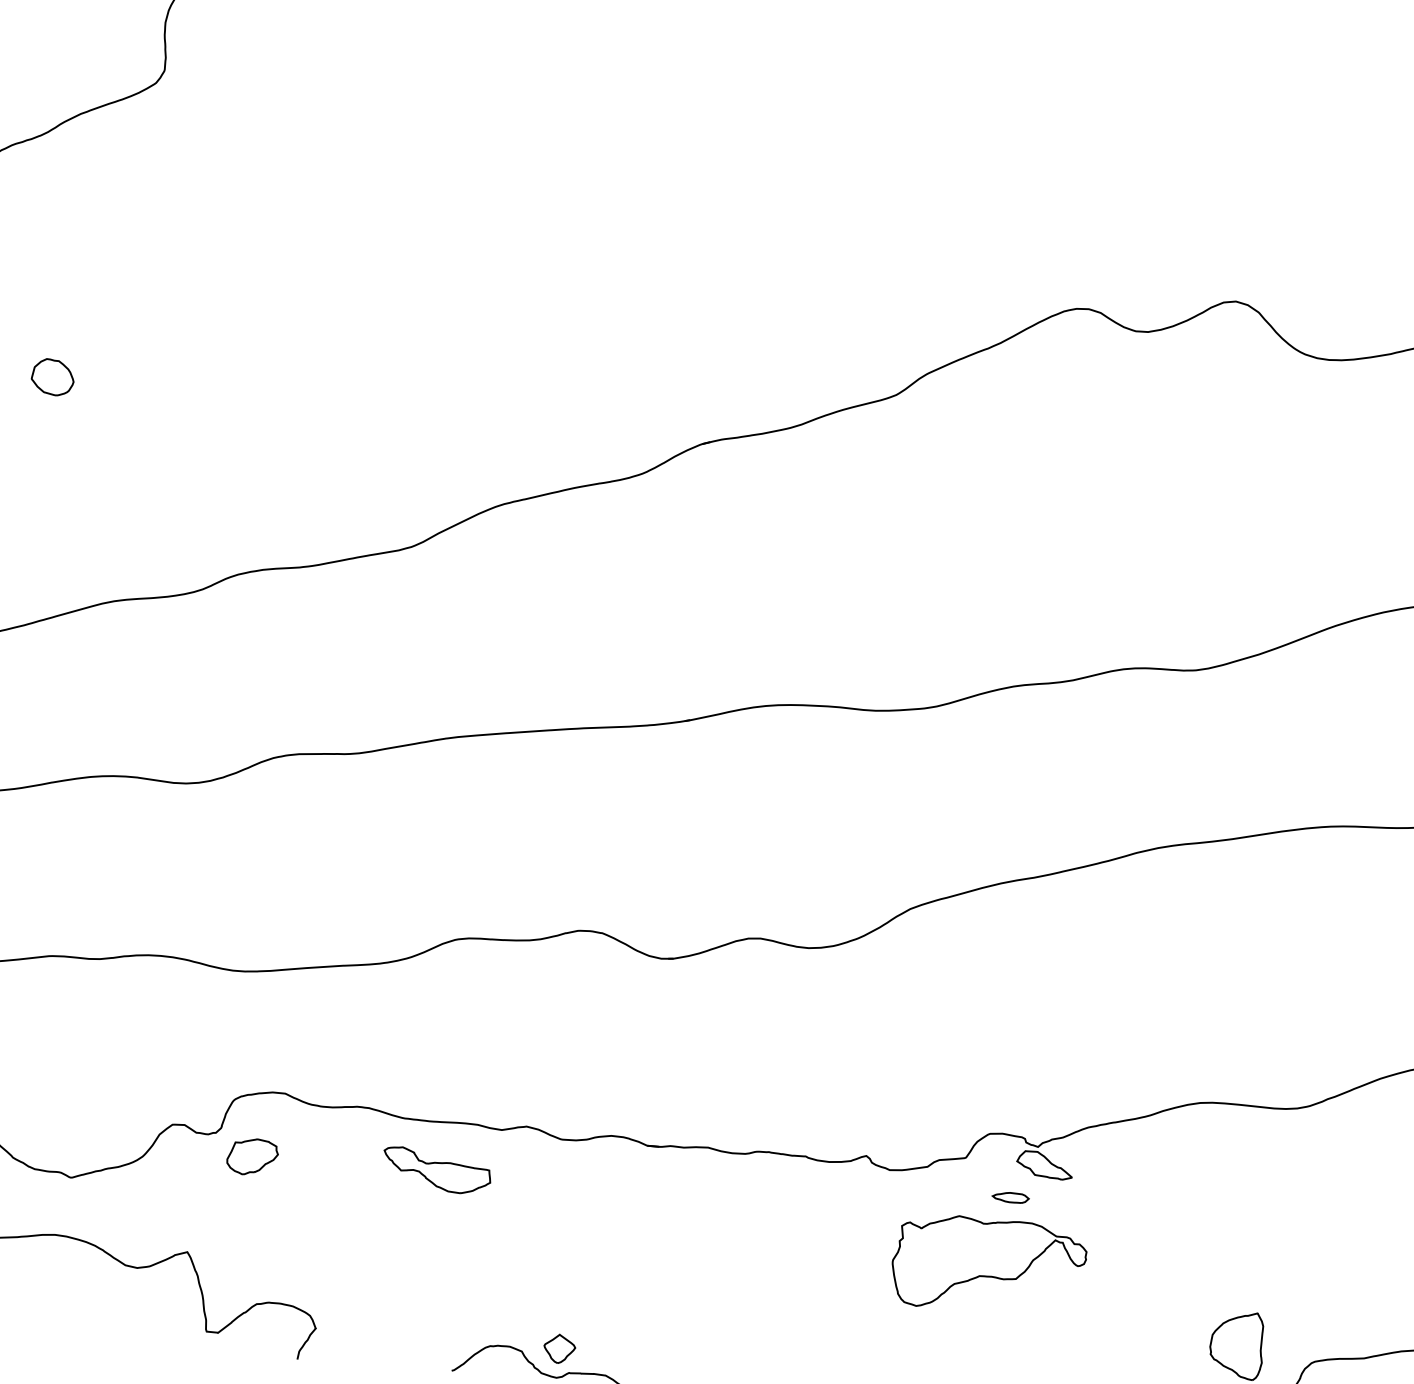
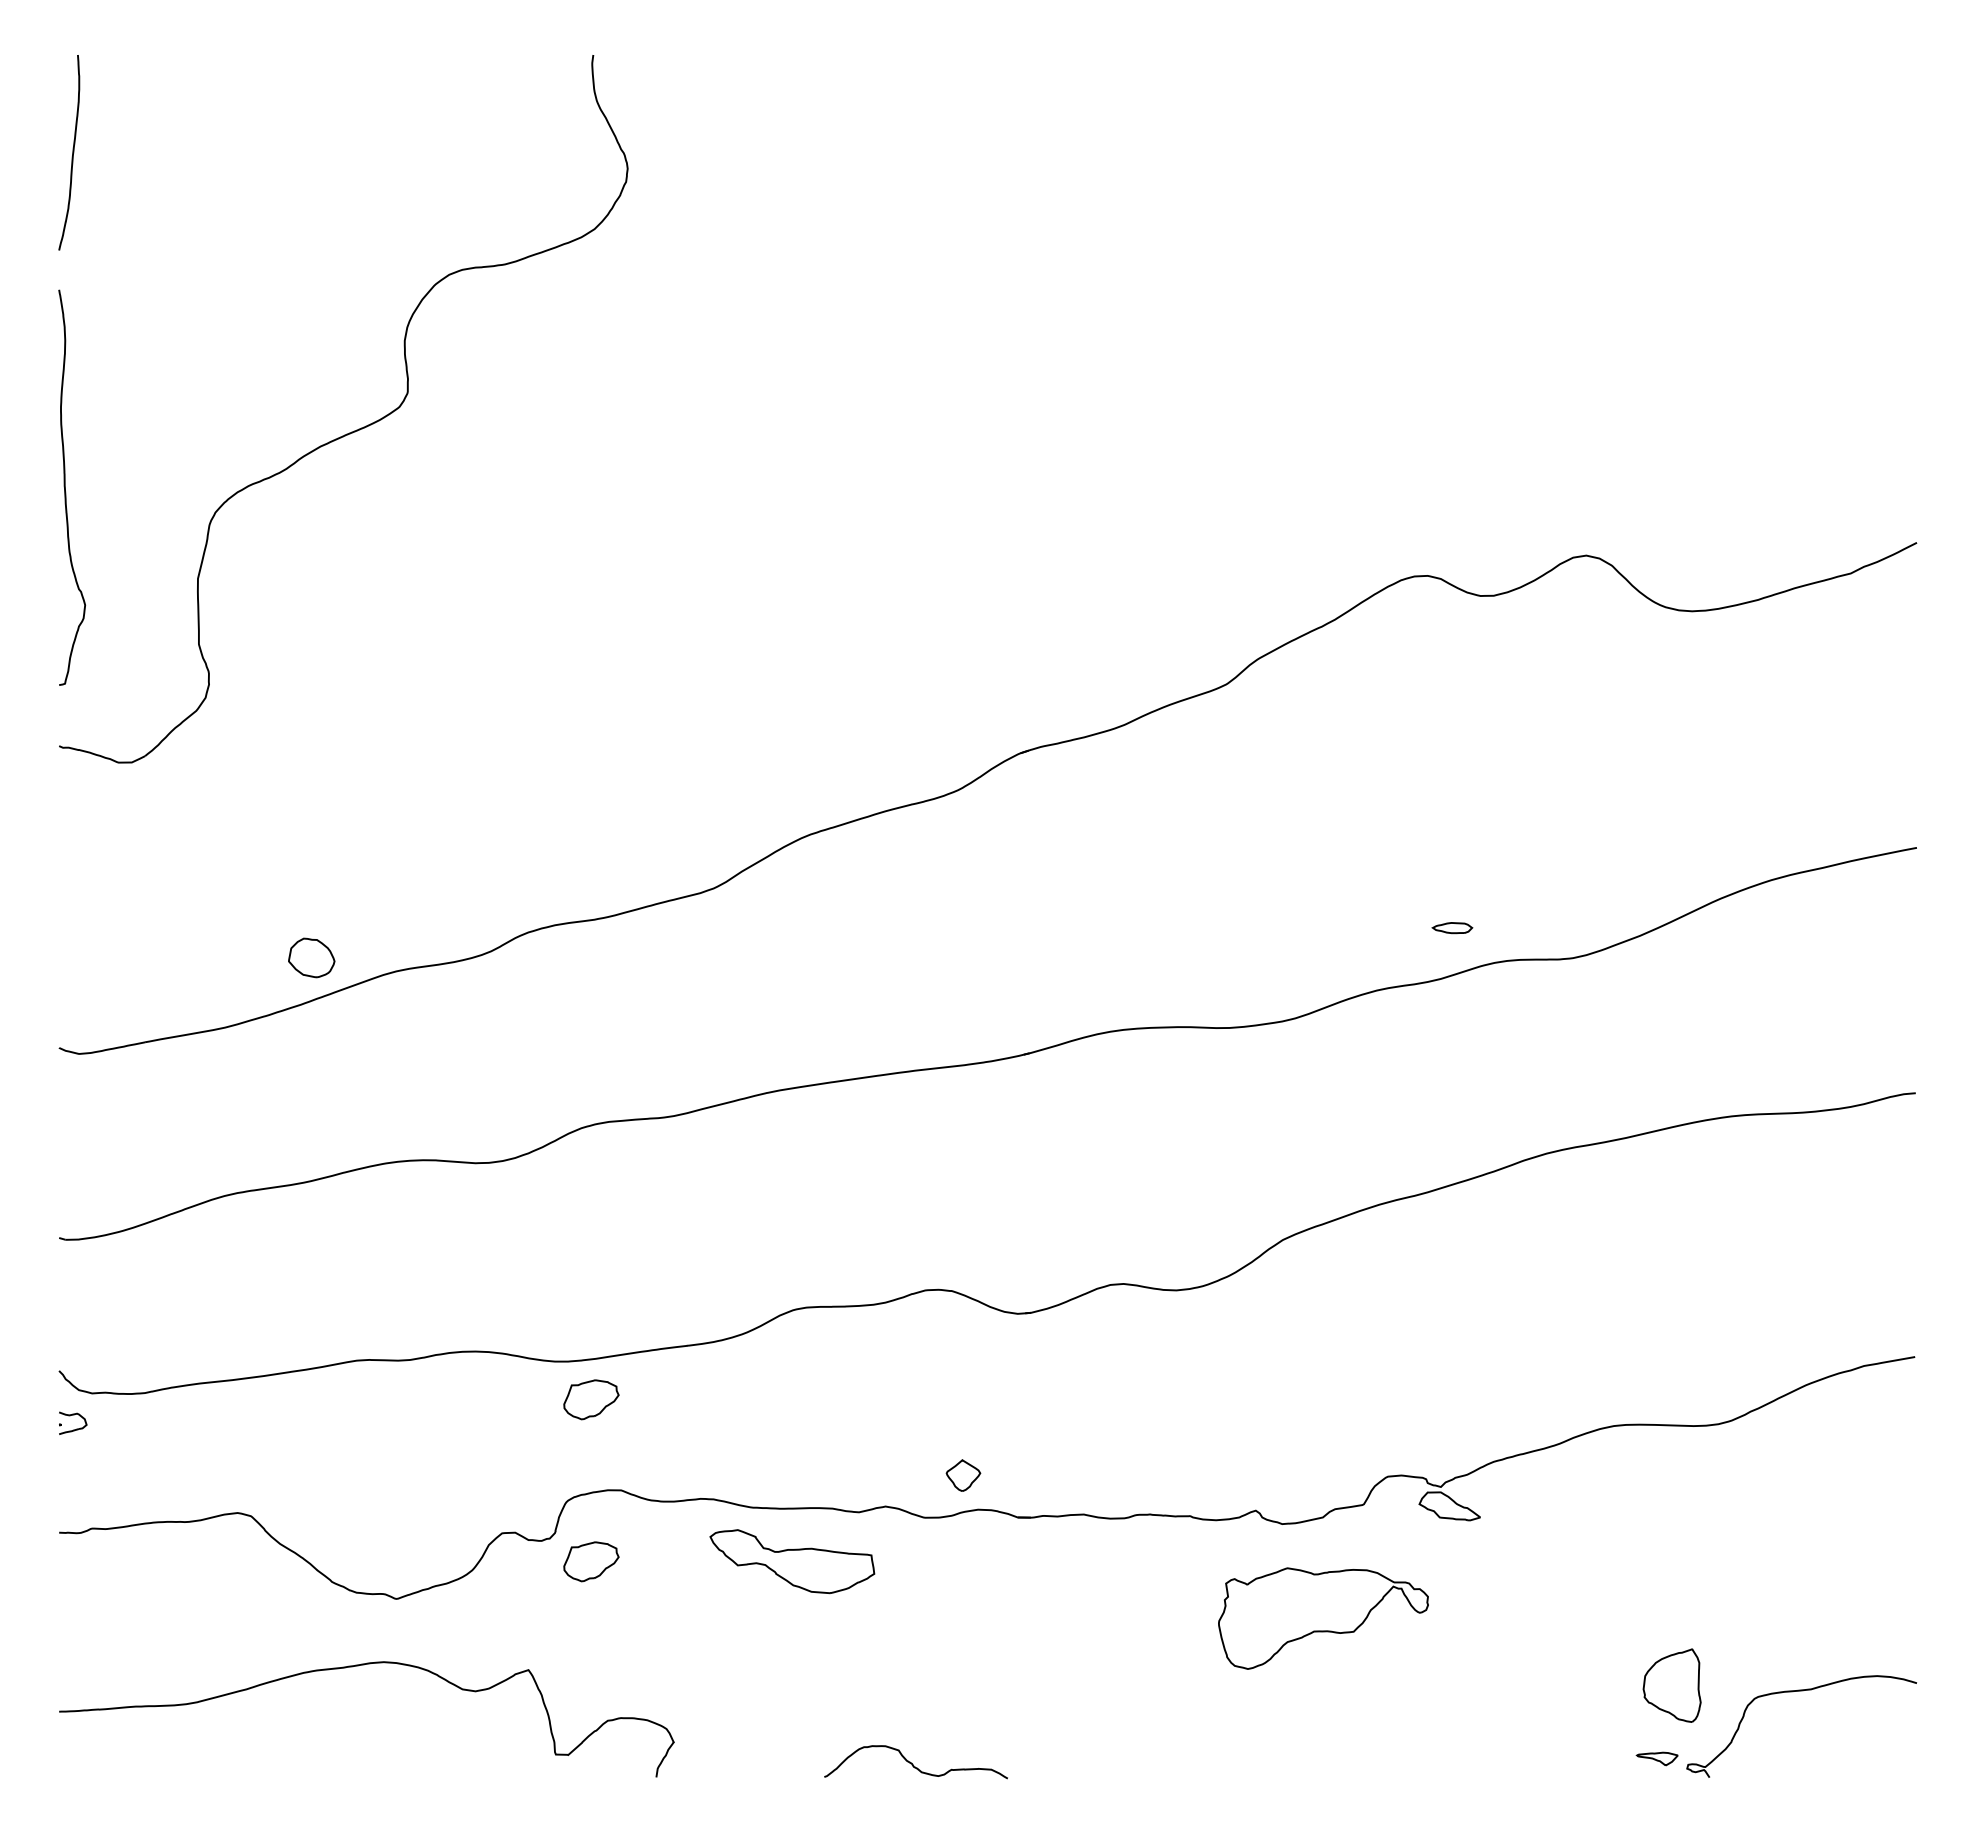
part: (52, 376) -> (311, 957), moved
part: (263, 1007) -> (591, 1399), added
part: (436, 1170) -> (791, 1561), size x1.4
part: (1010, 1198) -> (1452, 928), moved
part: (989, 1264) -> (1323, 1618), moved
part: (559, 1348) -> (963, 1475), moved

